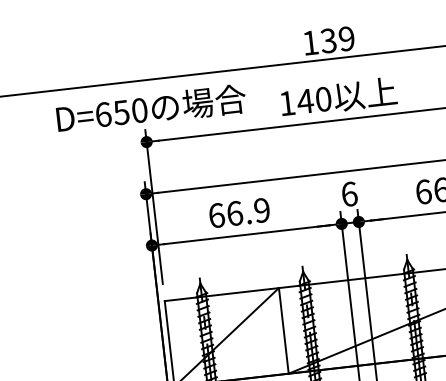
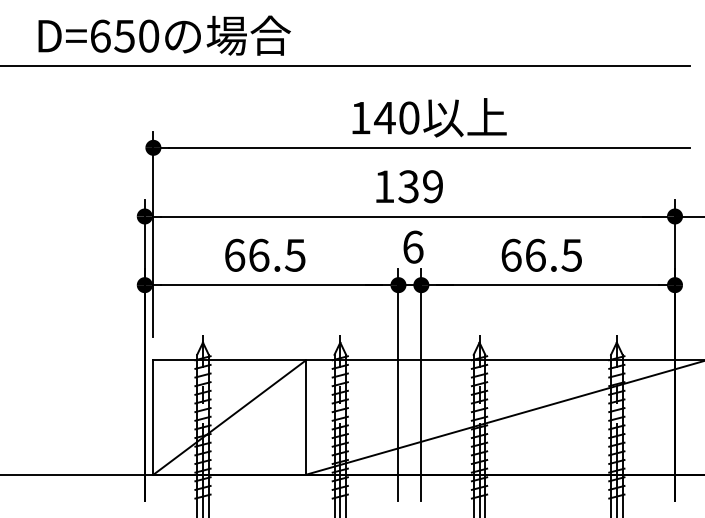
text: (329, 40) -> (409, 186), moved
text: (338, 97) -> (429, 117), moved
text: (151, 108) -> (164, 35), moved
text: (261, 209) -> (294, 254), 66.9 -> 66.5

